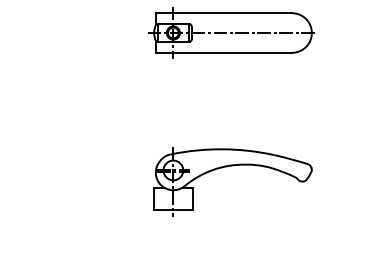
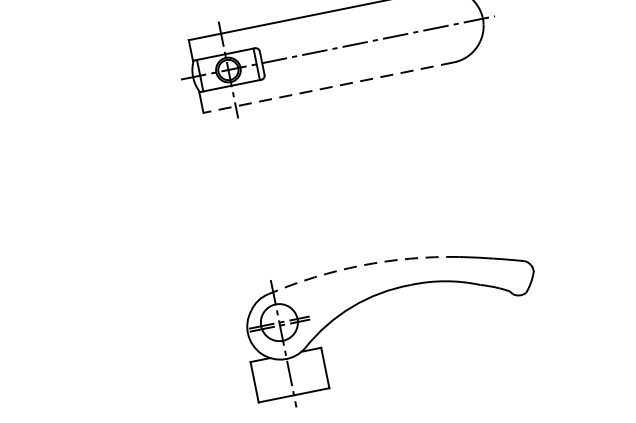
line: (223, 52) -> (327, 87), solid -> dashed
arc: (222, 149) -> (361, 265), solid -> dashed

